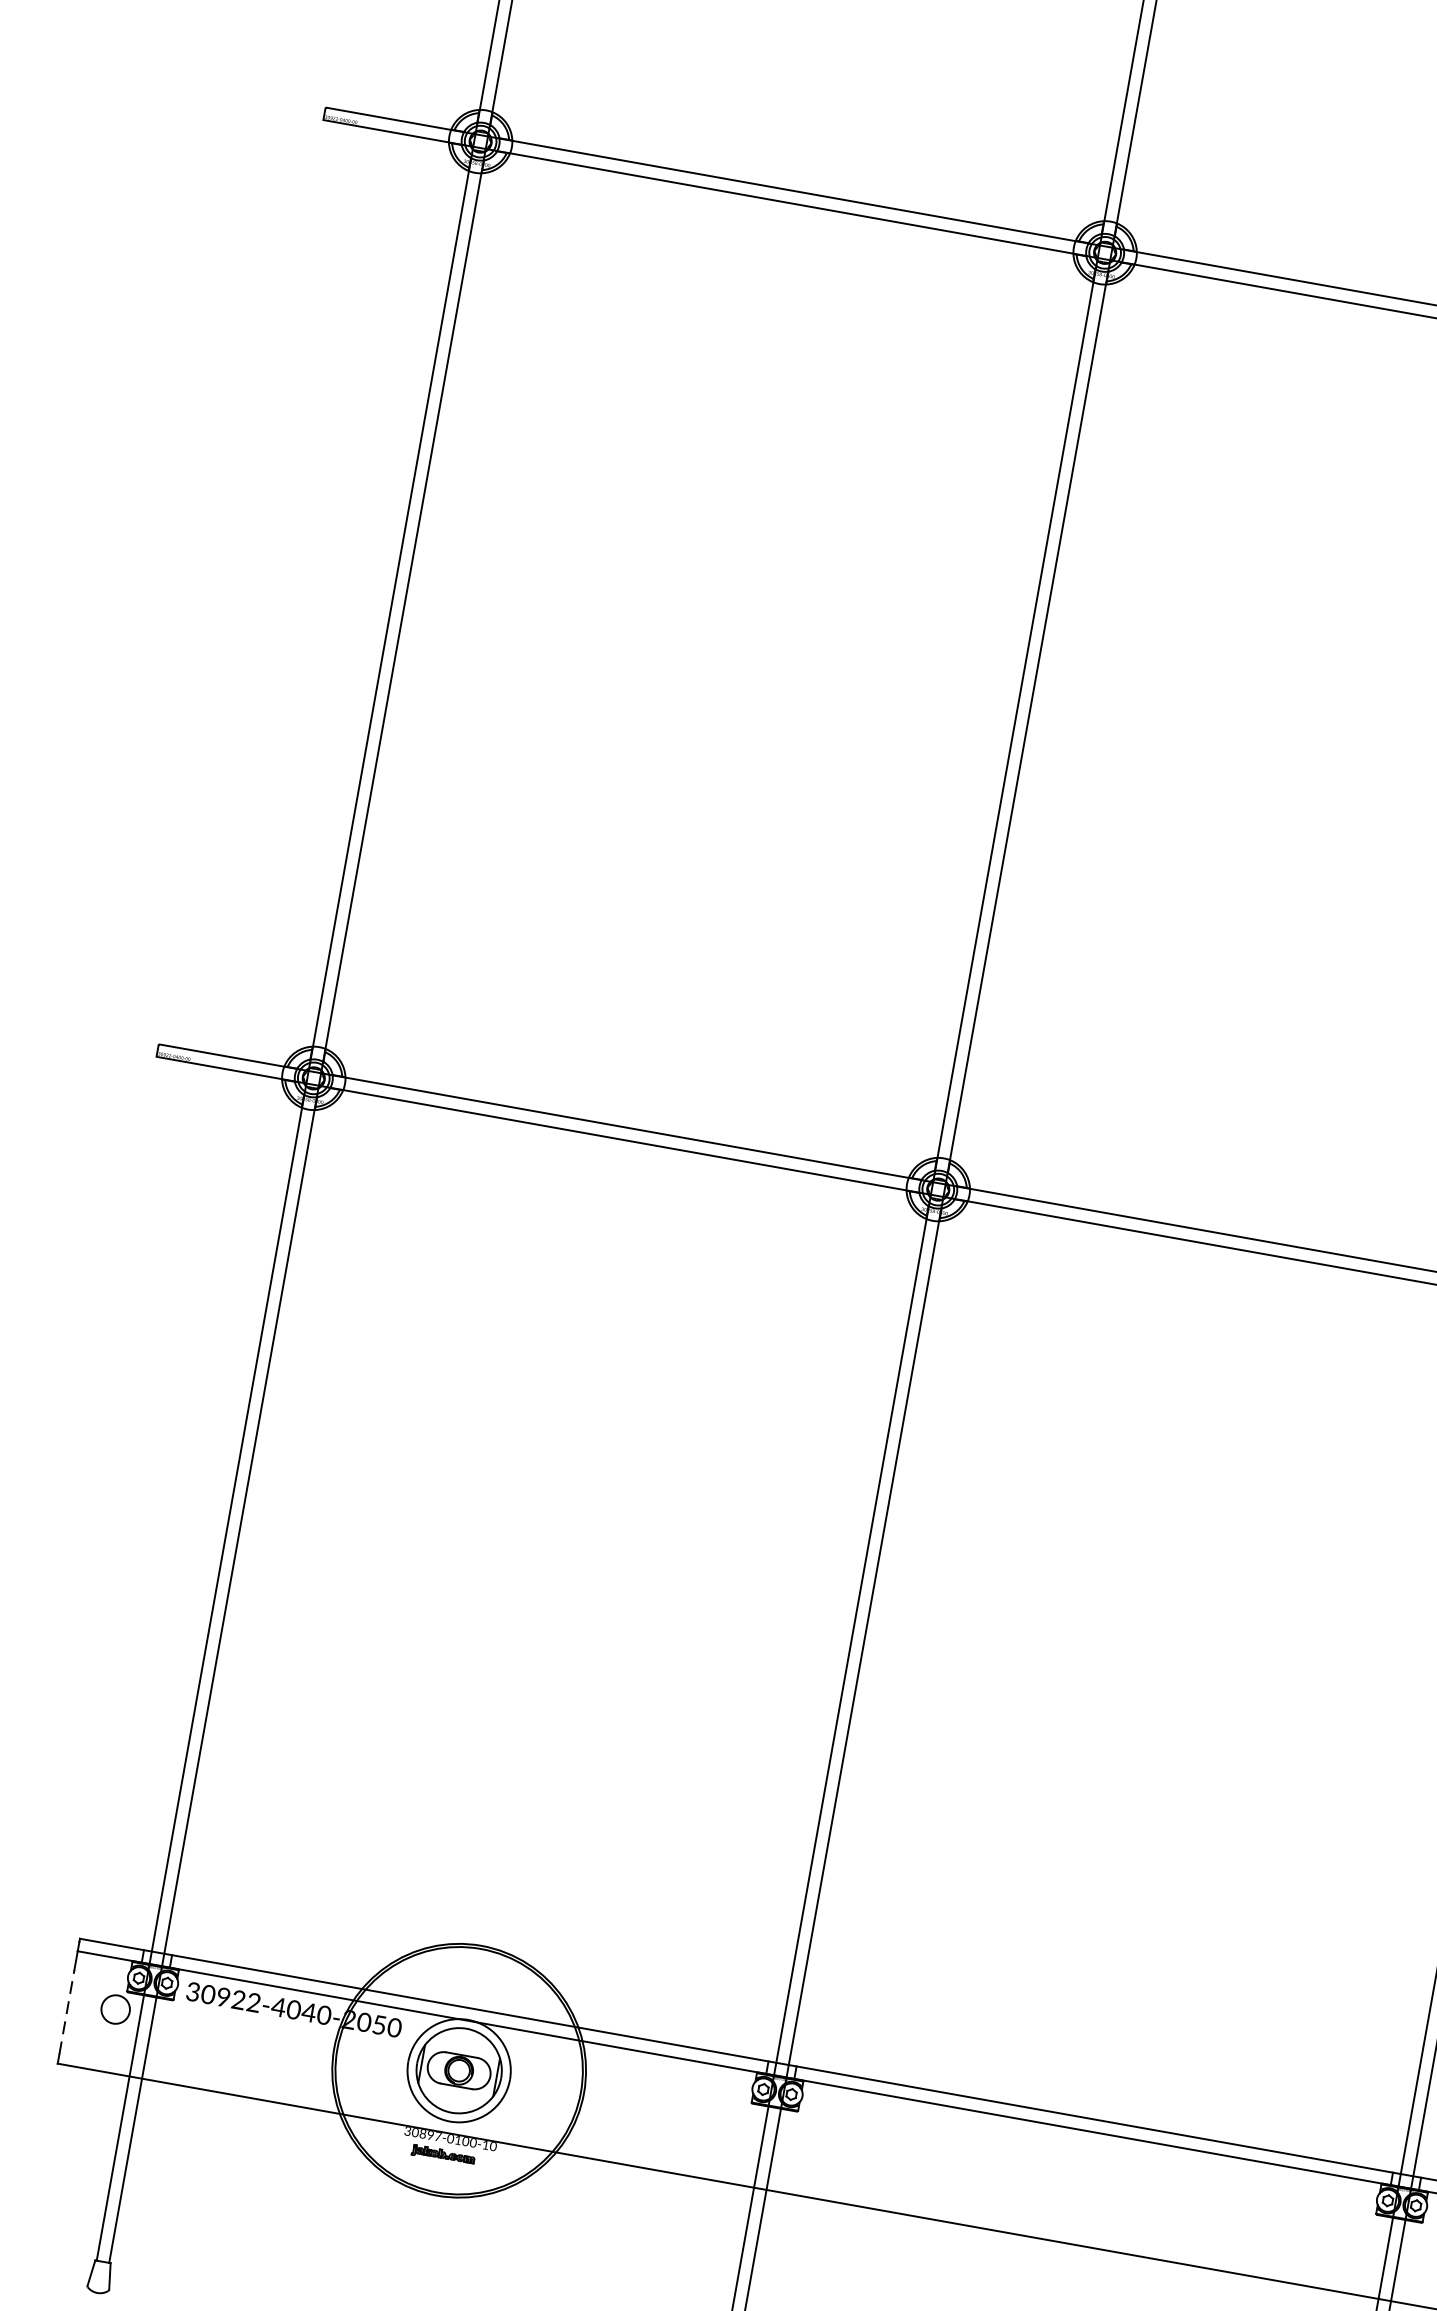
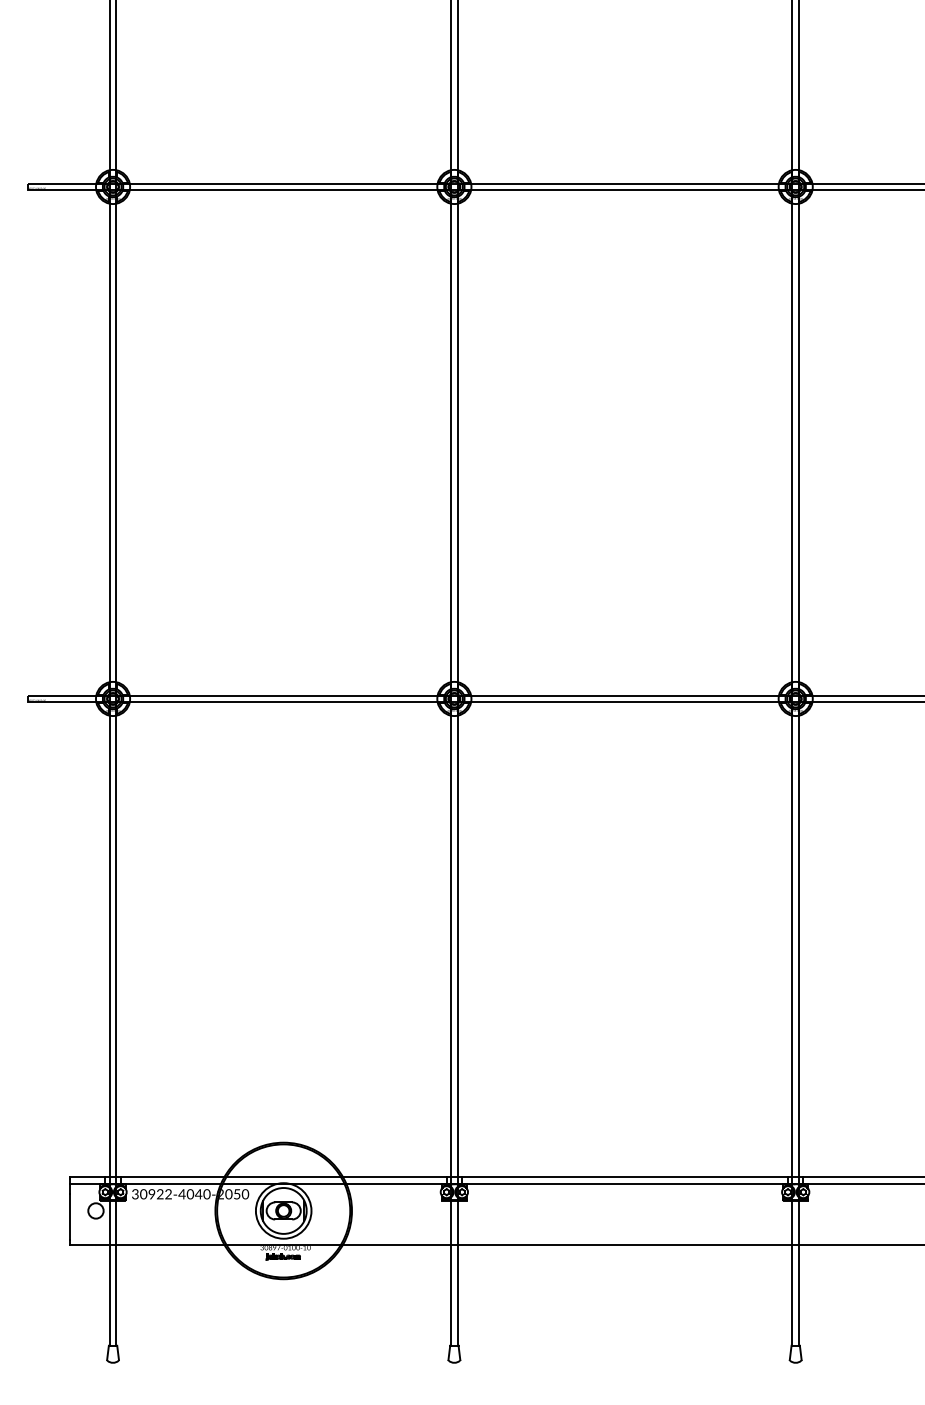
line: (67, 2011) -> (70, 1216), dashed -> solid

